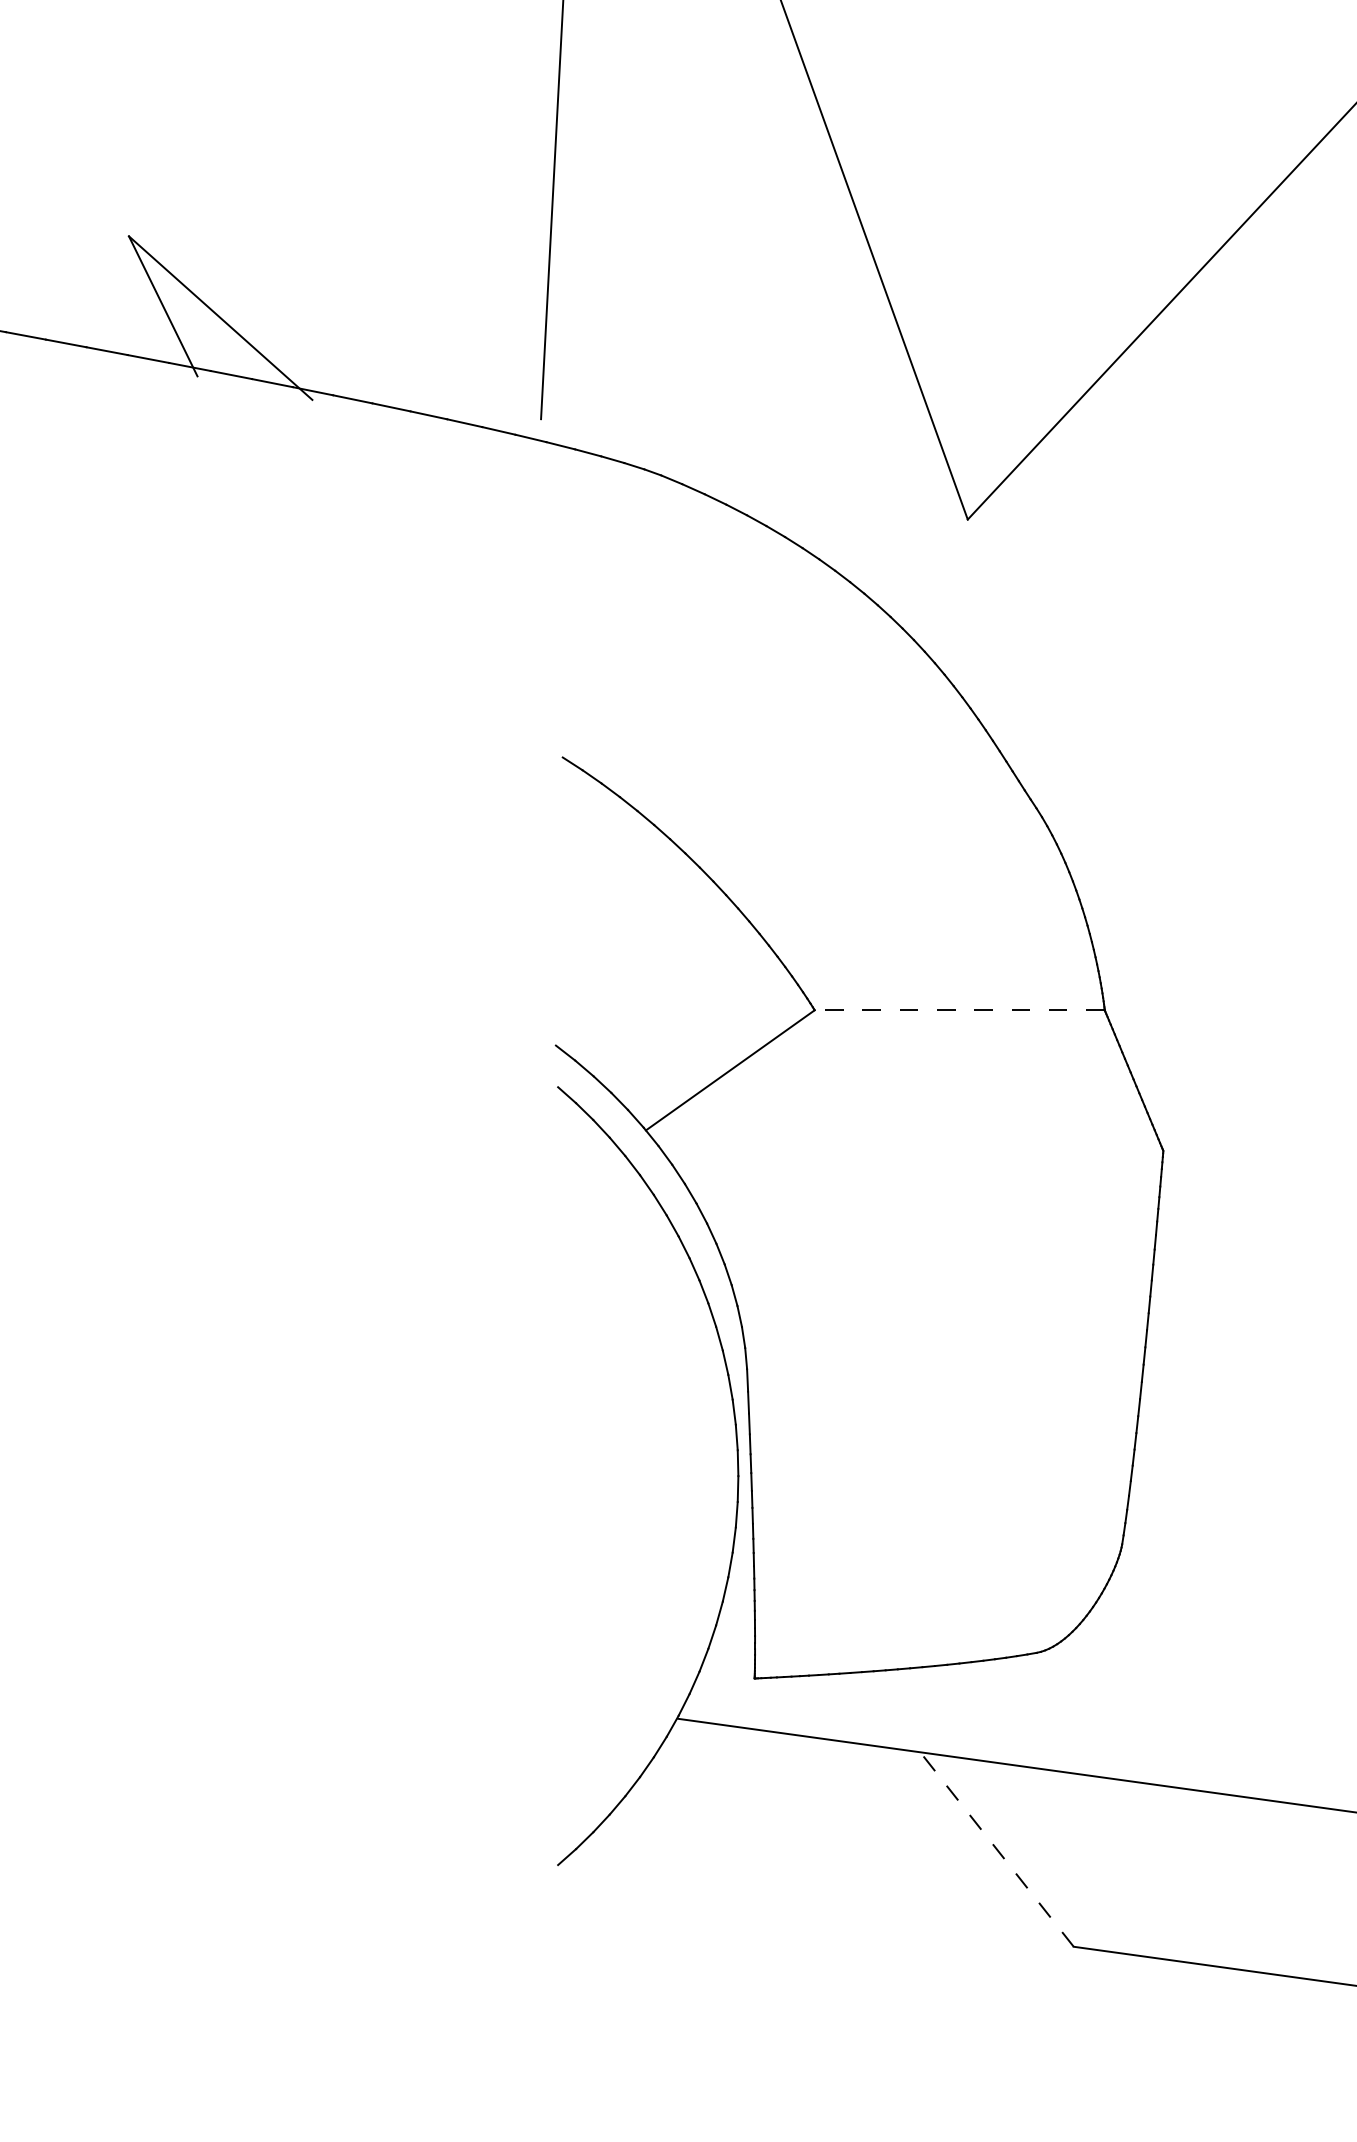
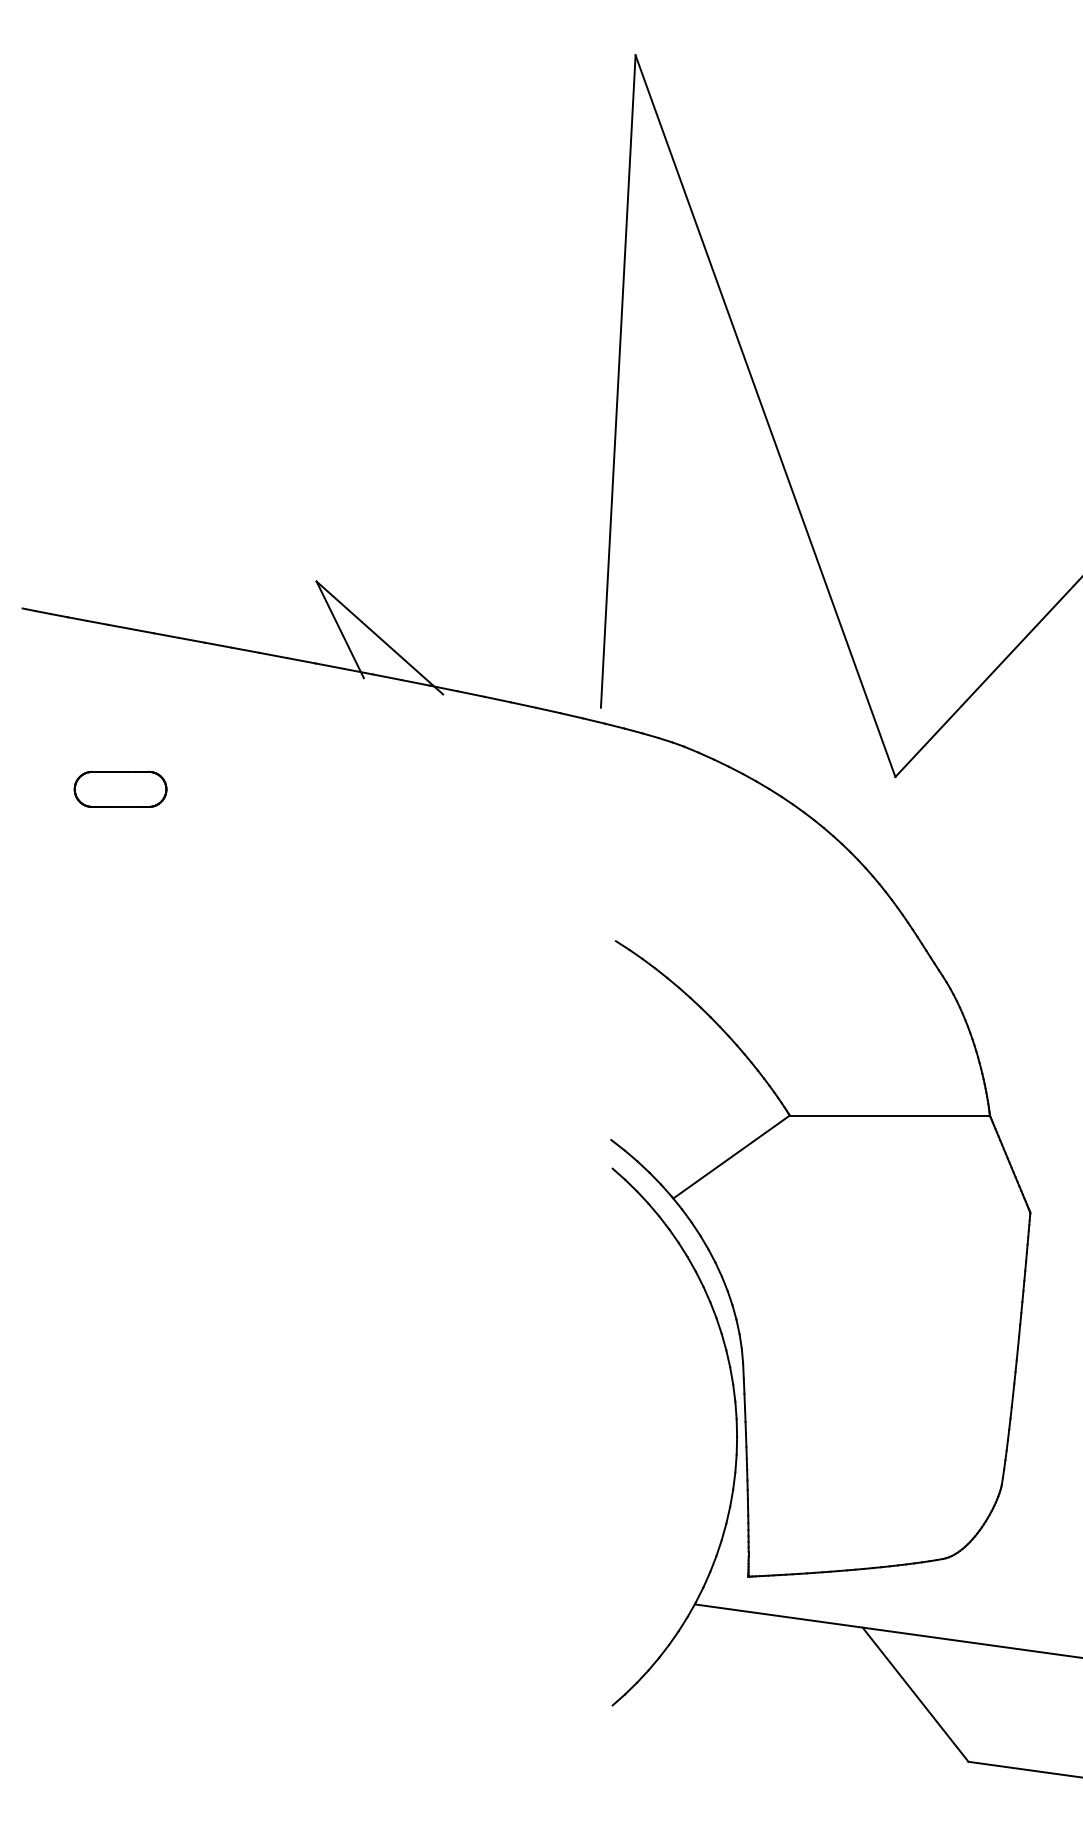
line: (959, 1010) -> (889, 1115), dashed -> solid
line: (996, 1849) -> (915, 1694), dashed -> solid

